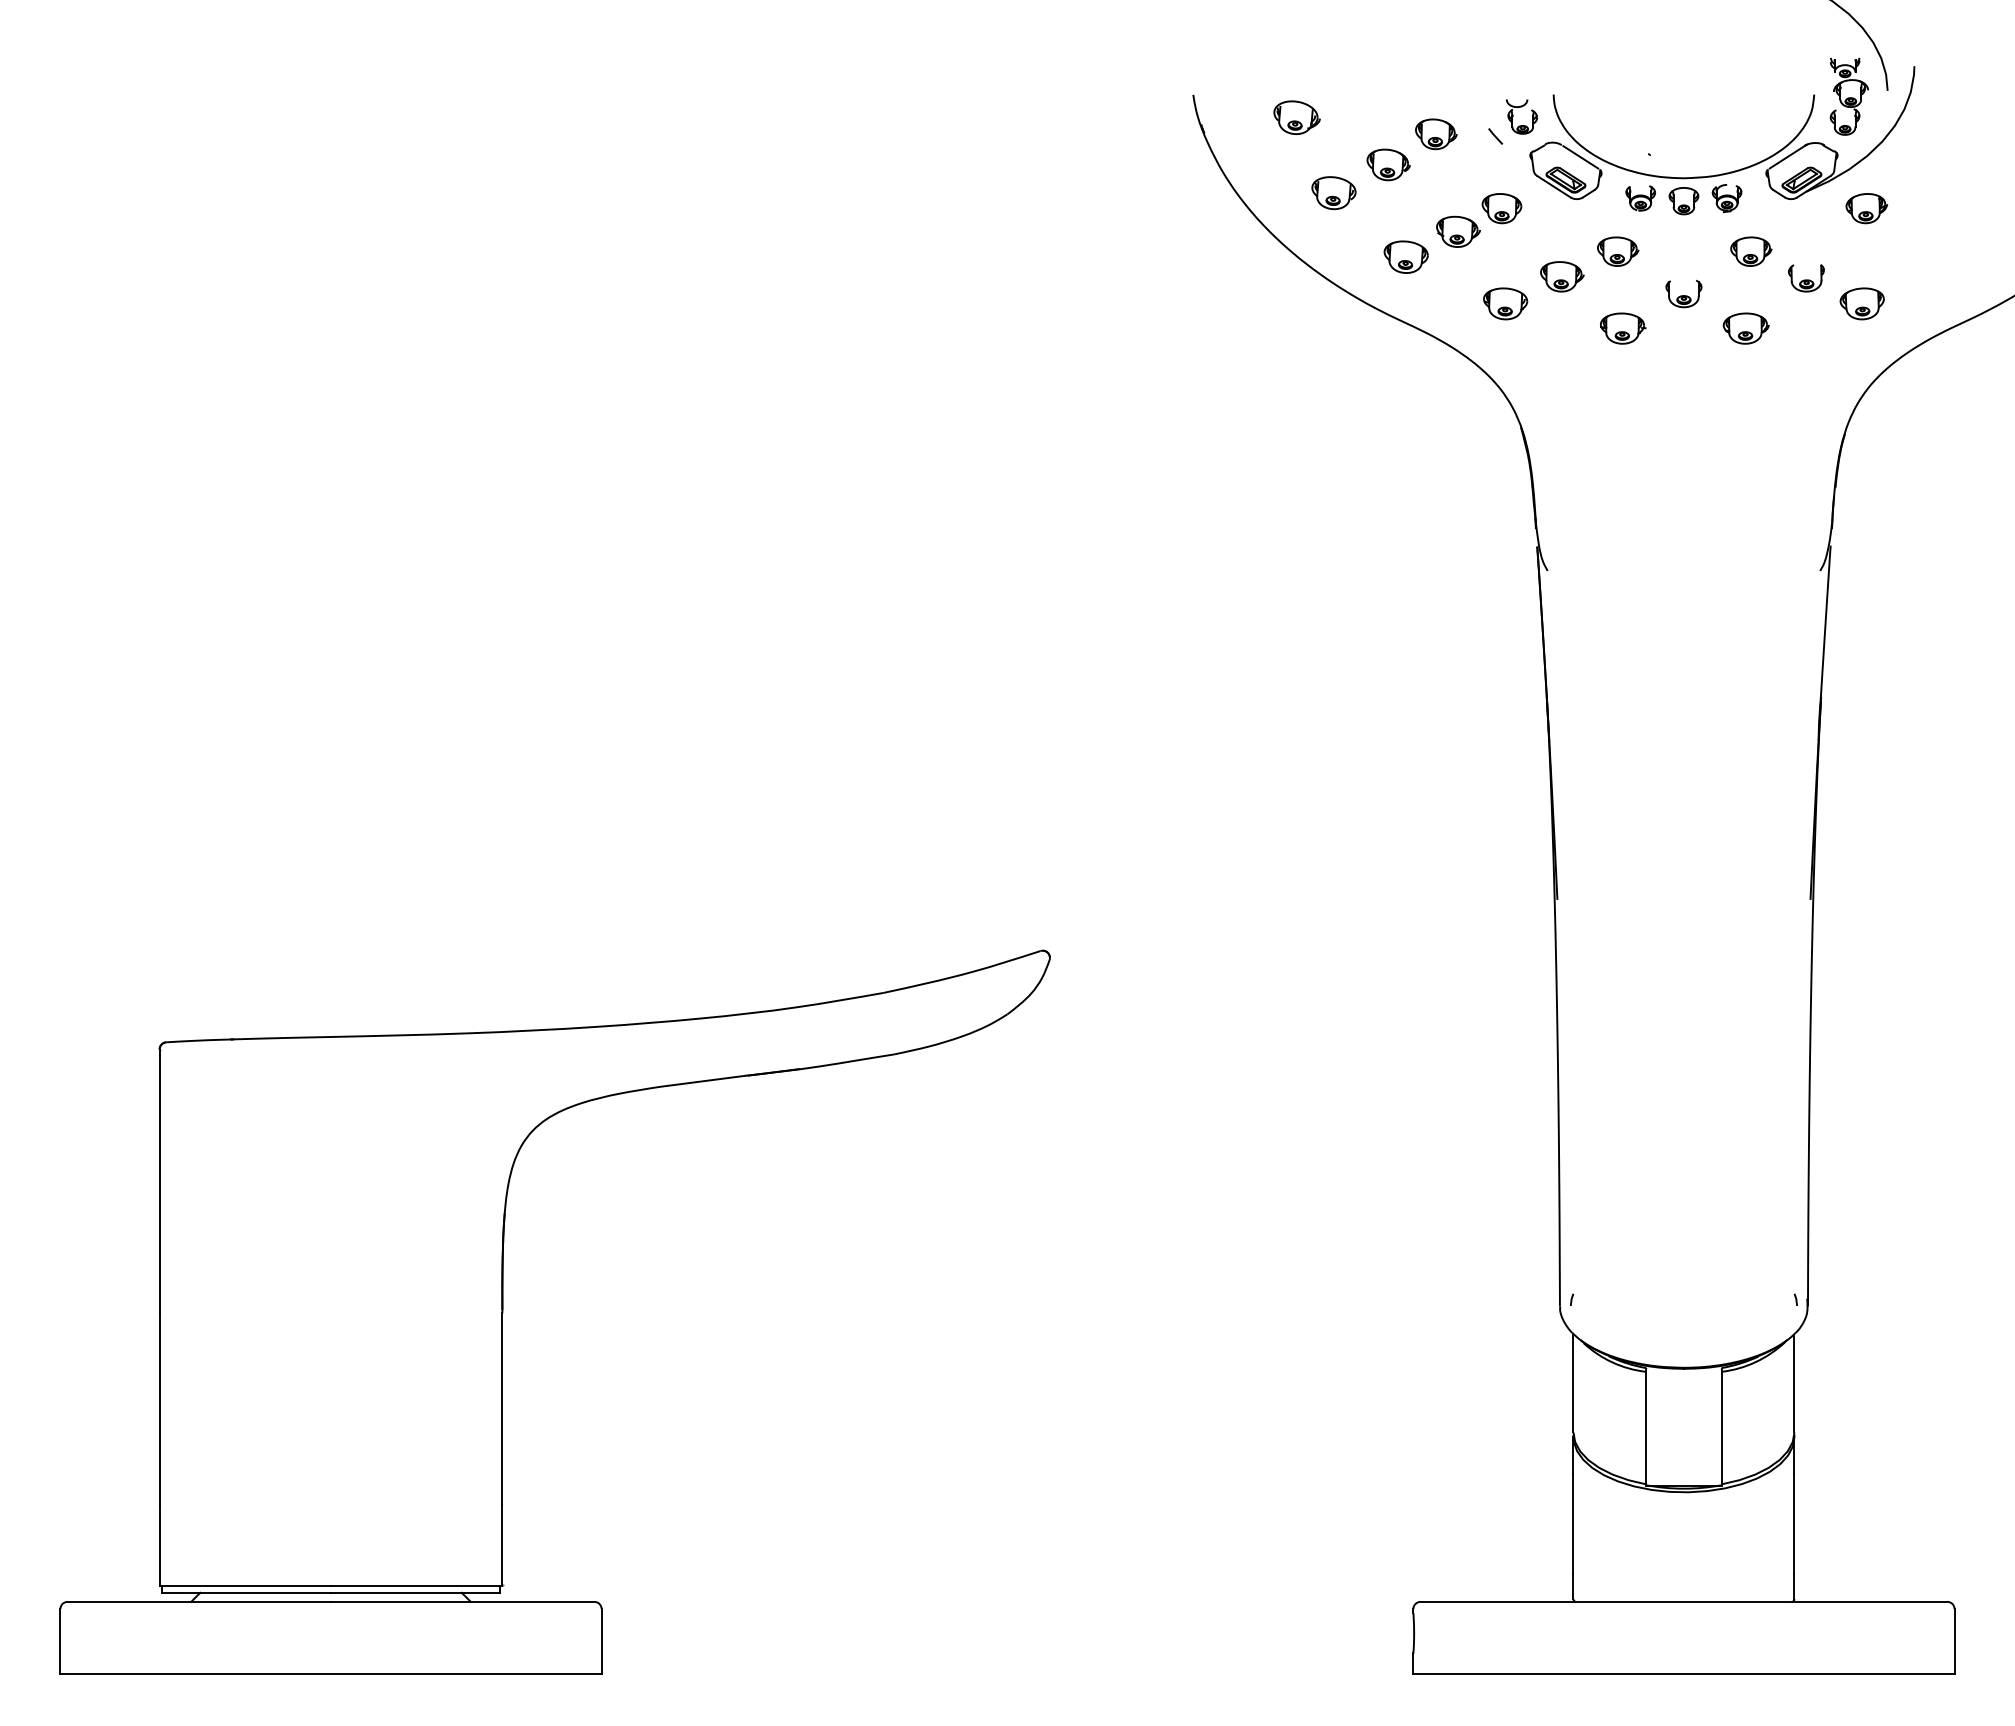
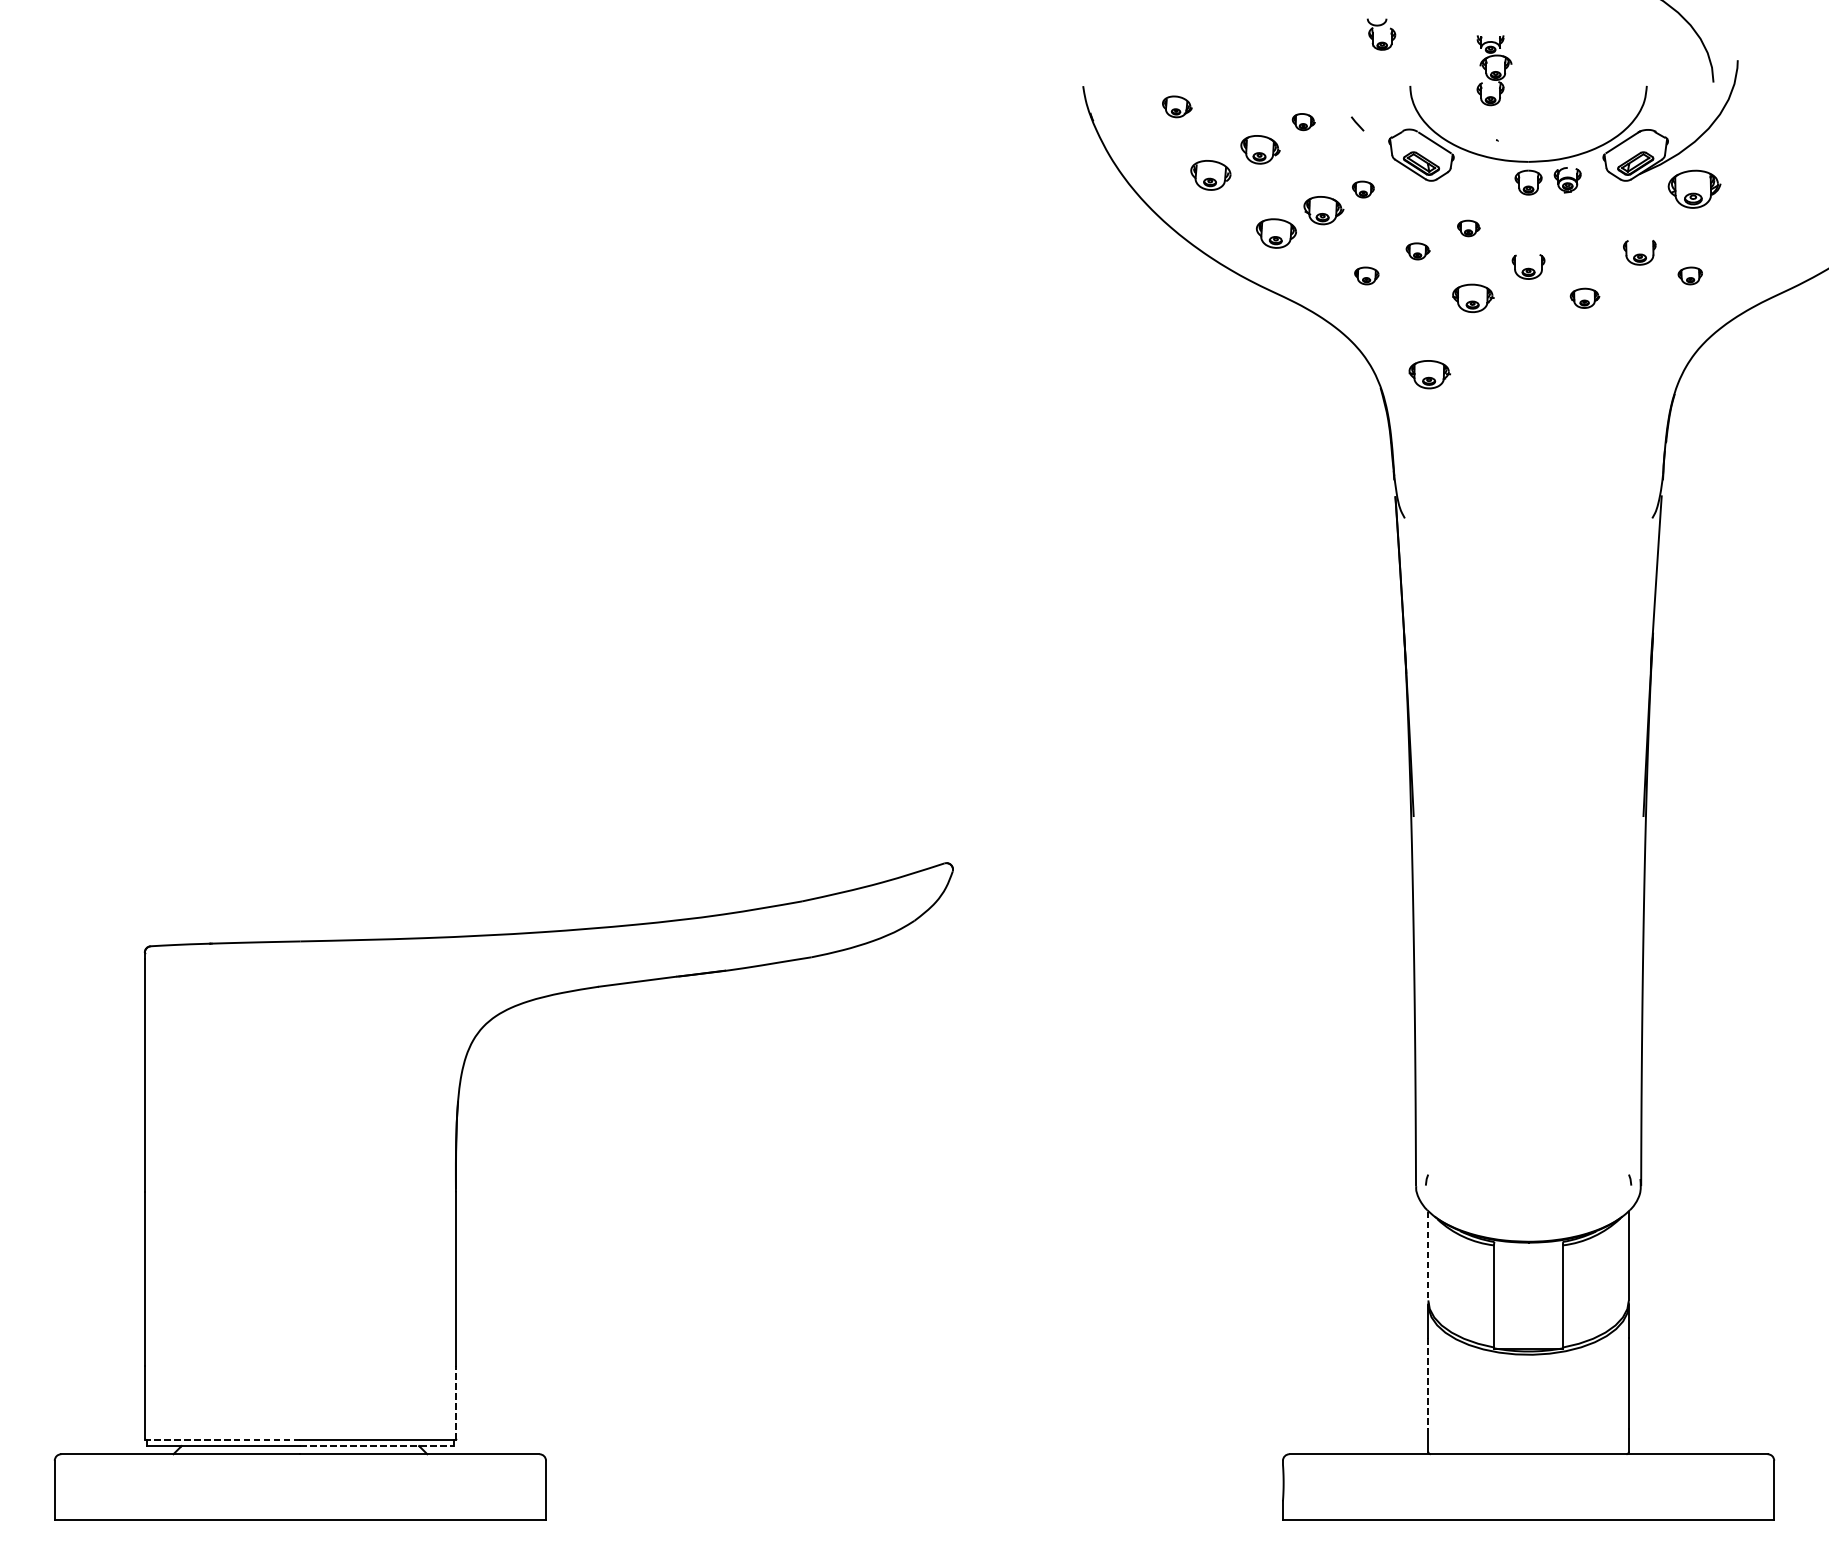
part: (1848, 96) -> (1493, 70), moved
part: (1513, 116) -> (1373, 34), moved
part: (1296, 117) -> (1176, 106), size x0.7
part: (1436, 134) -> (1303, 122), size x0.6
part: (1640, 198) -> (1489, 180), removed
part: (1501, 208) -> (1362, 189), size x0.6
part: (1866, 208) -> (1694, 189), size x1.4
part: (1618, 251) -> (1469, 228), size x0.6
part: (1751, 251) -> (1589, 228), removed
part: (1562, 276) -> (1418, 251), size x0.6
part: (1505, 303) -> (1366, 275), size x0.6
part: (1861, 303) -> (1689, 275), size x0.6
part: (1745, 328) -> (1584, 298), size x0.7
part: (1575, 412) -> (1430, 374), added
line: (1573, 1383) -> (1428, 1256), solid -> dashed
line: (1573, 1524) -> (1428, 1384), solid -> dashed
line: (502, 1544) -> (456, 1402), solid -> dashed
line: (245, 1585) -> (222, 1439), solid -> dashed
line: (415, 1592) -> (377, 1445), solid -> dashed

